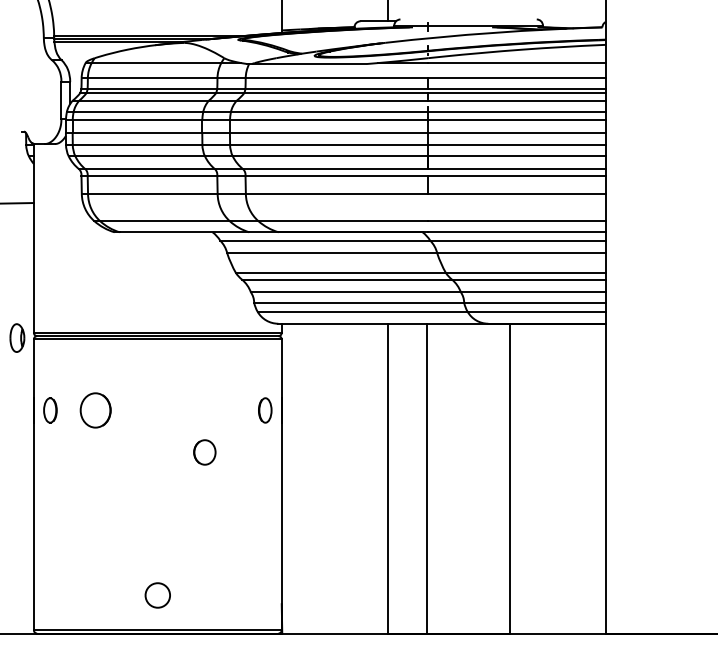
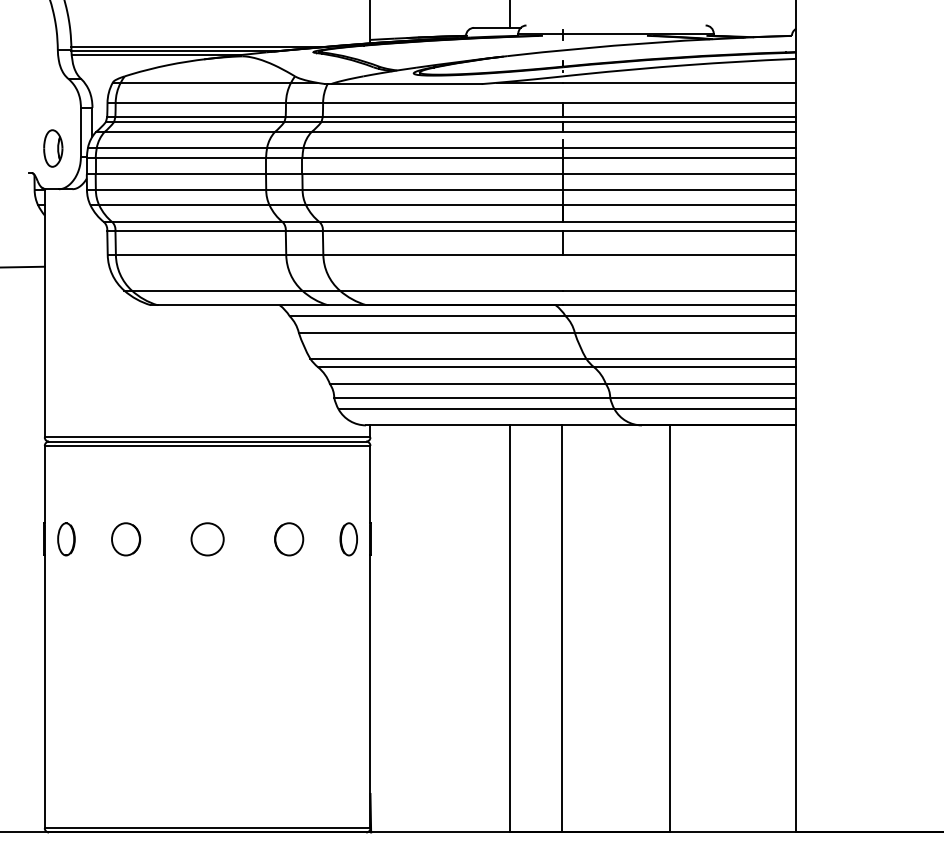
part: (17, 337) -> (53, 147), moved
part: (95, 410) -> (125, 539), size x0.71
part: (204, 452) -> (288, 539), moved
circle: (157, 595) -> (207, 539), moved

